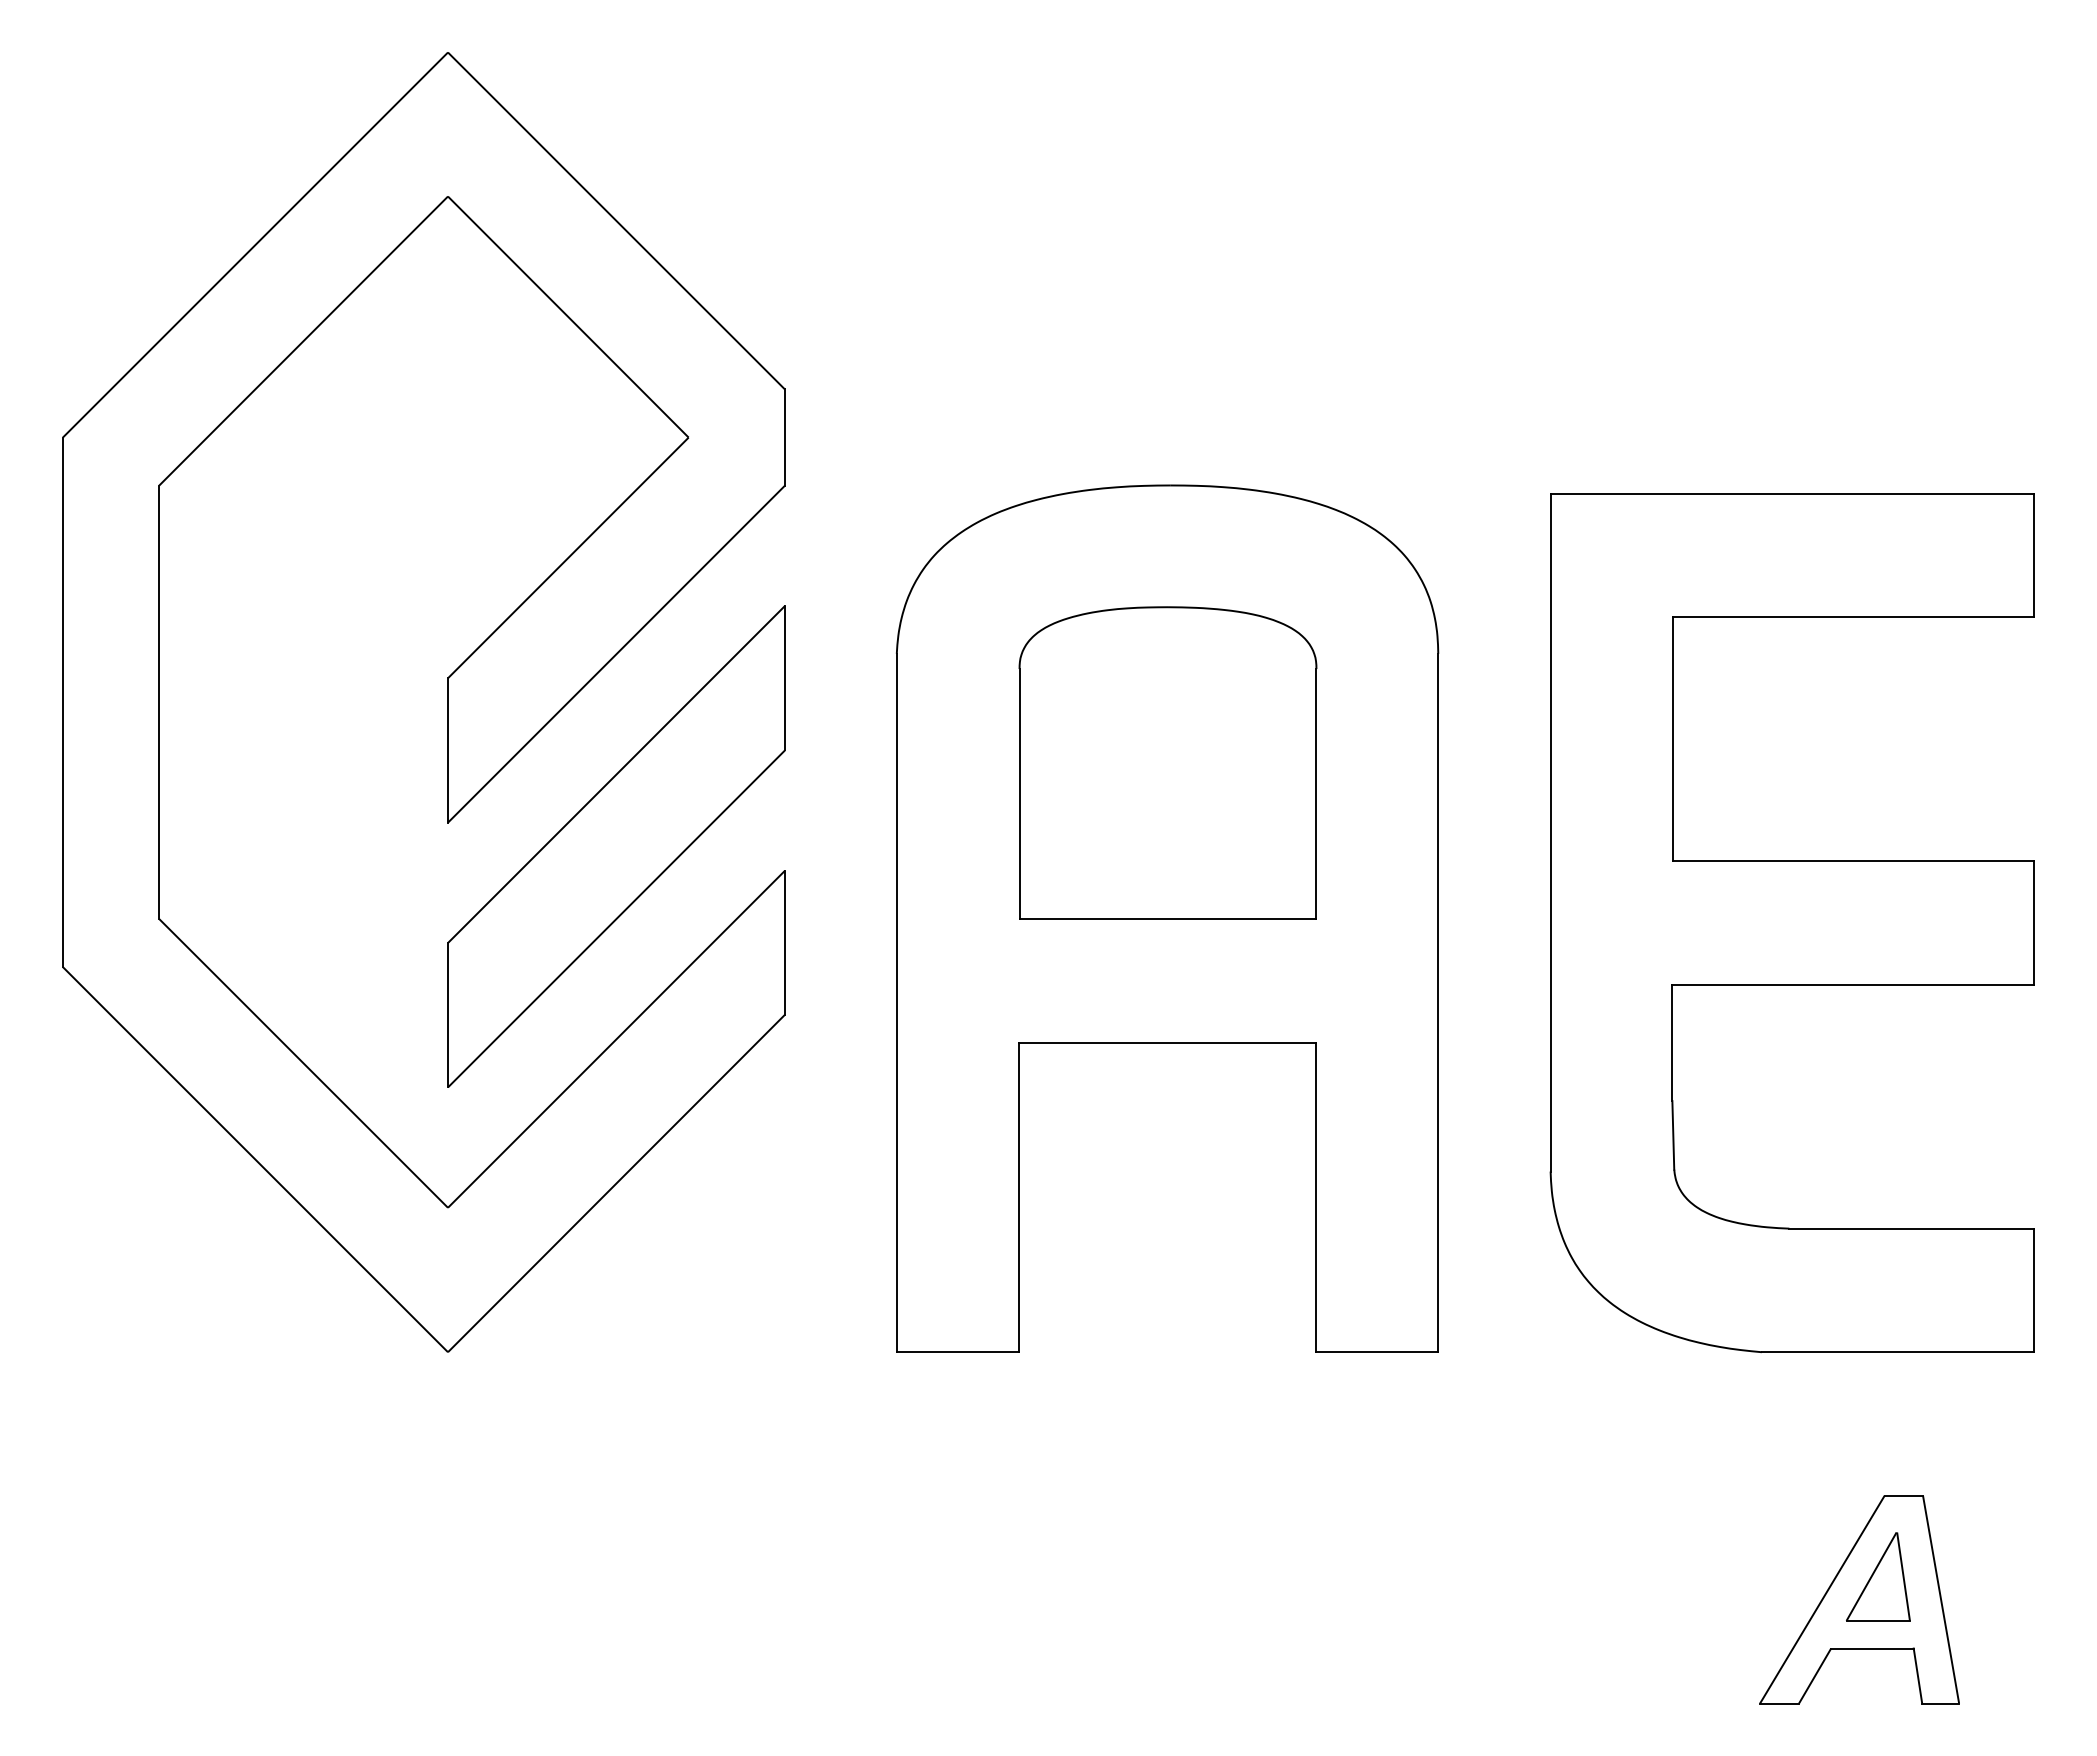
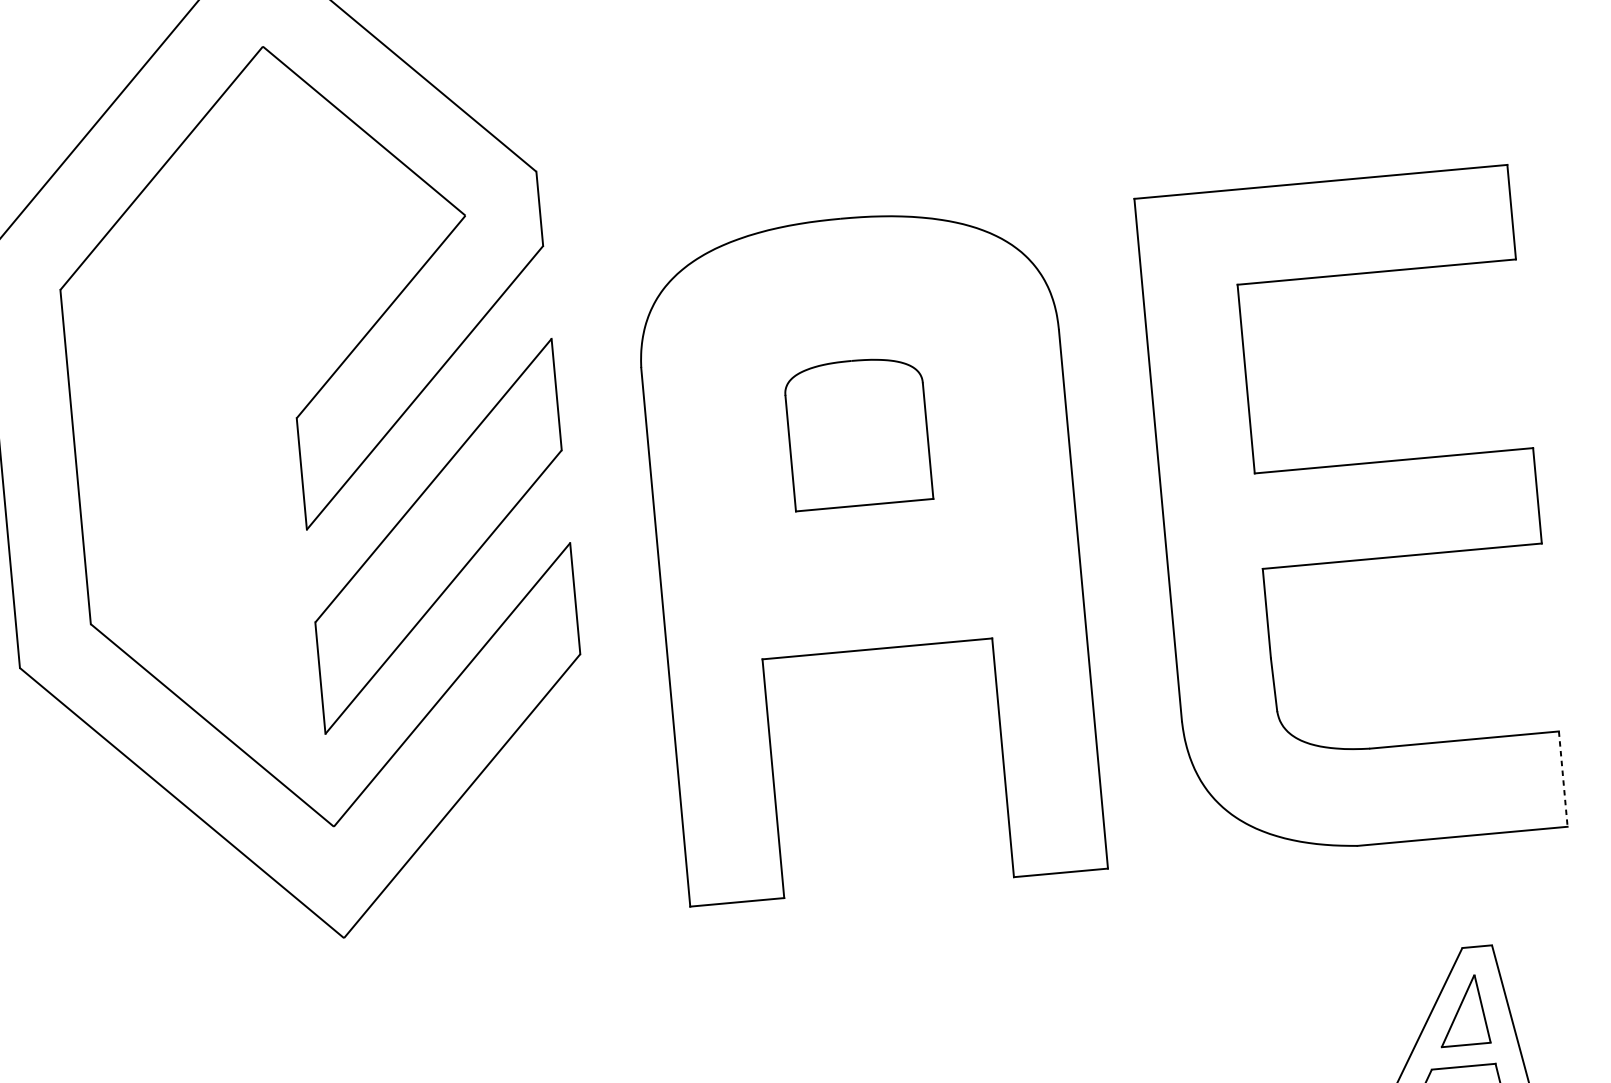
part: (1167, 762) -> (857, 432), size x0.6
line: (2034, 1290) -> (1563, 779), solid -> dashed

